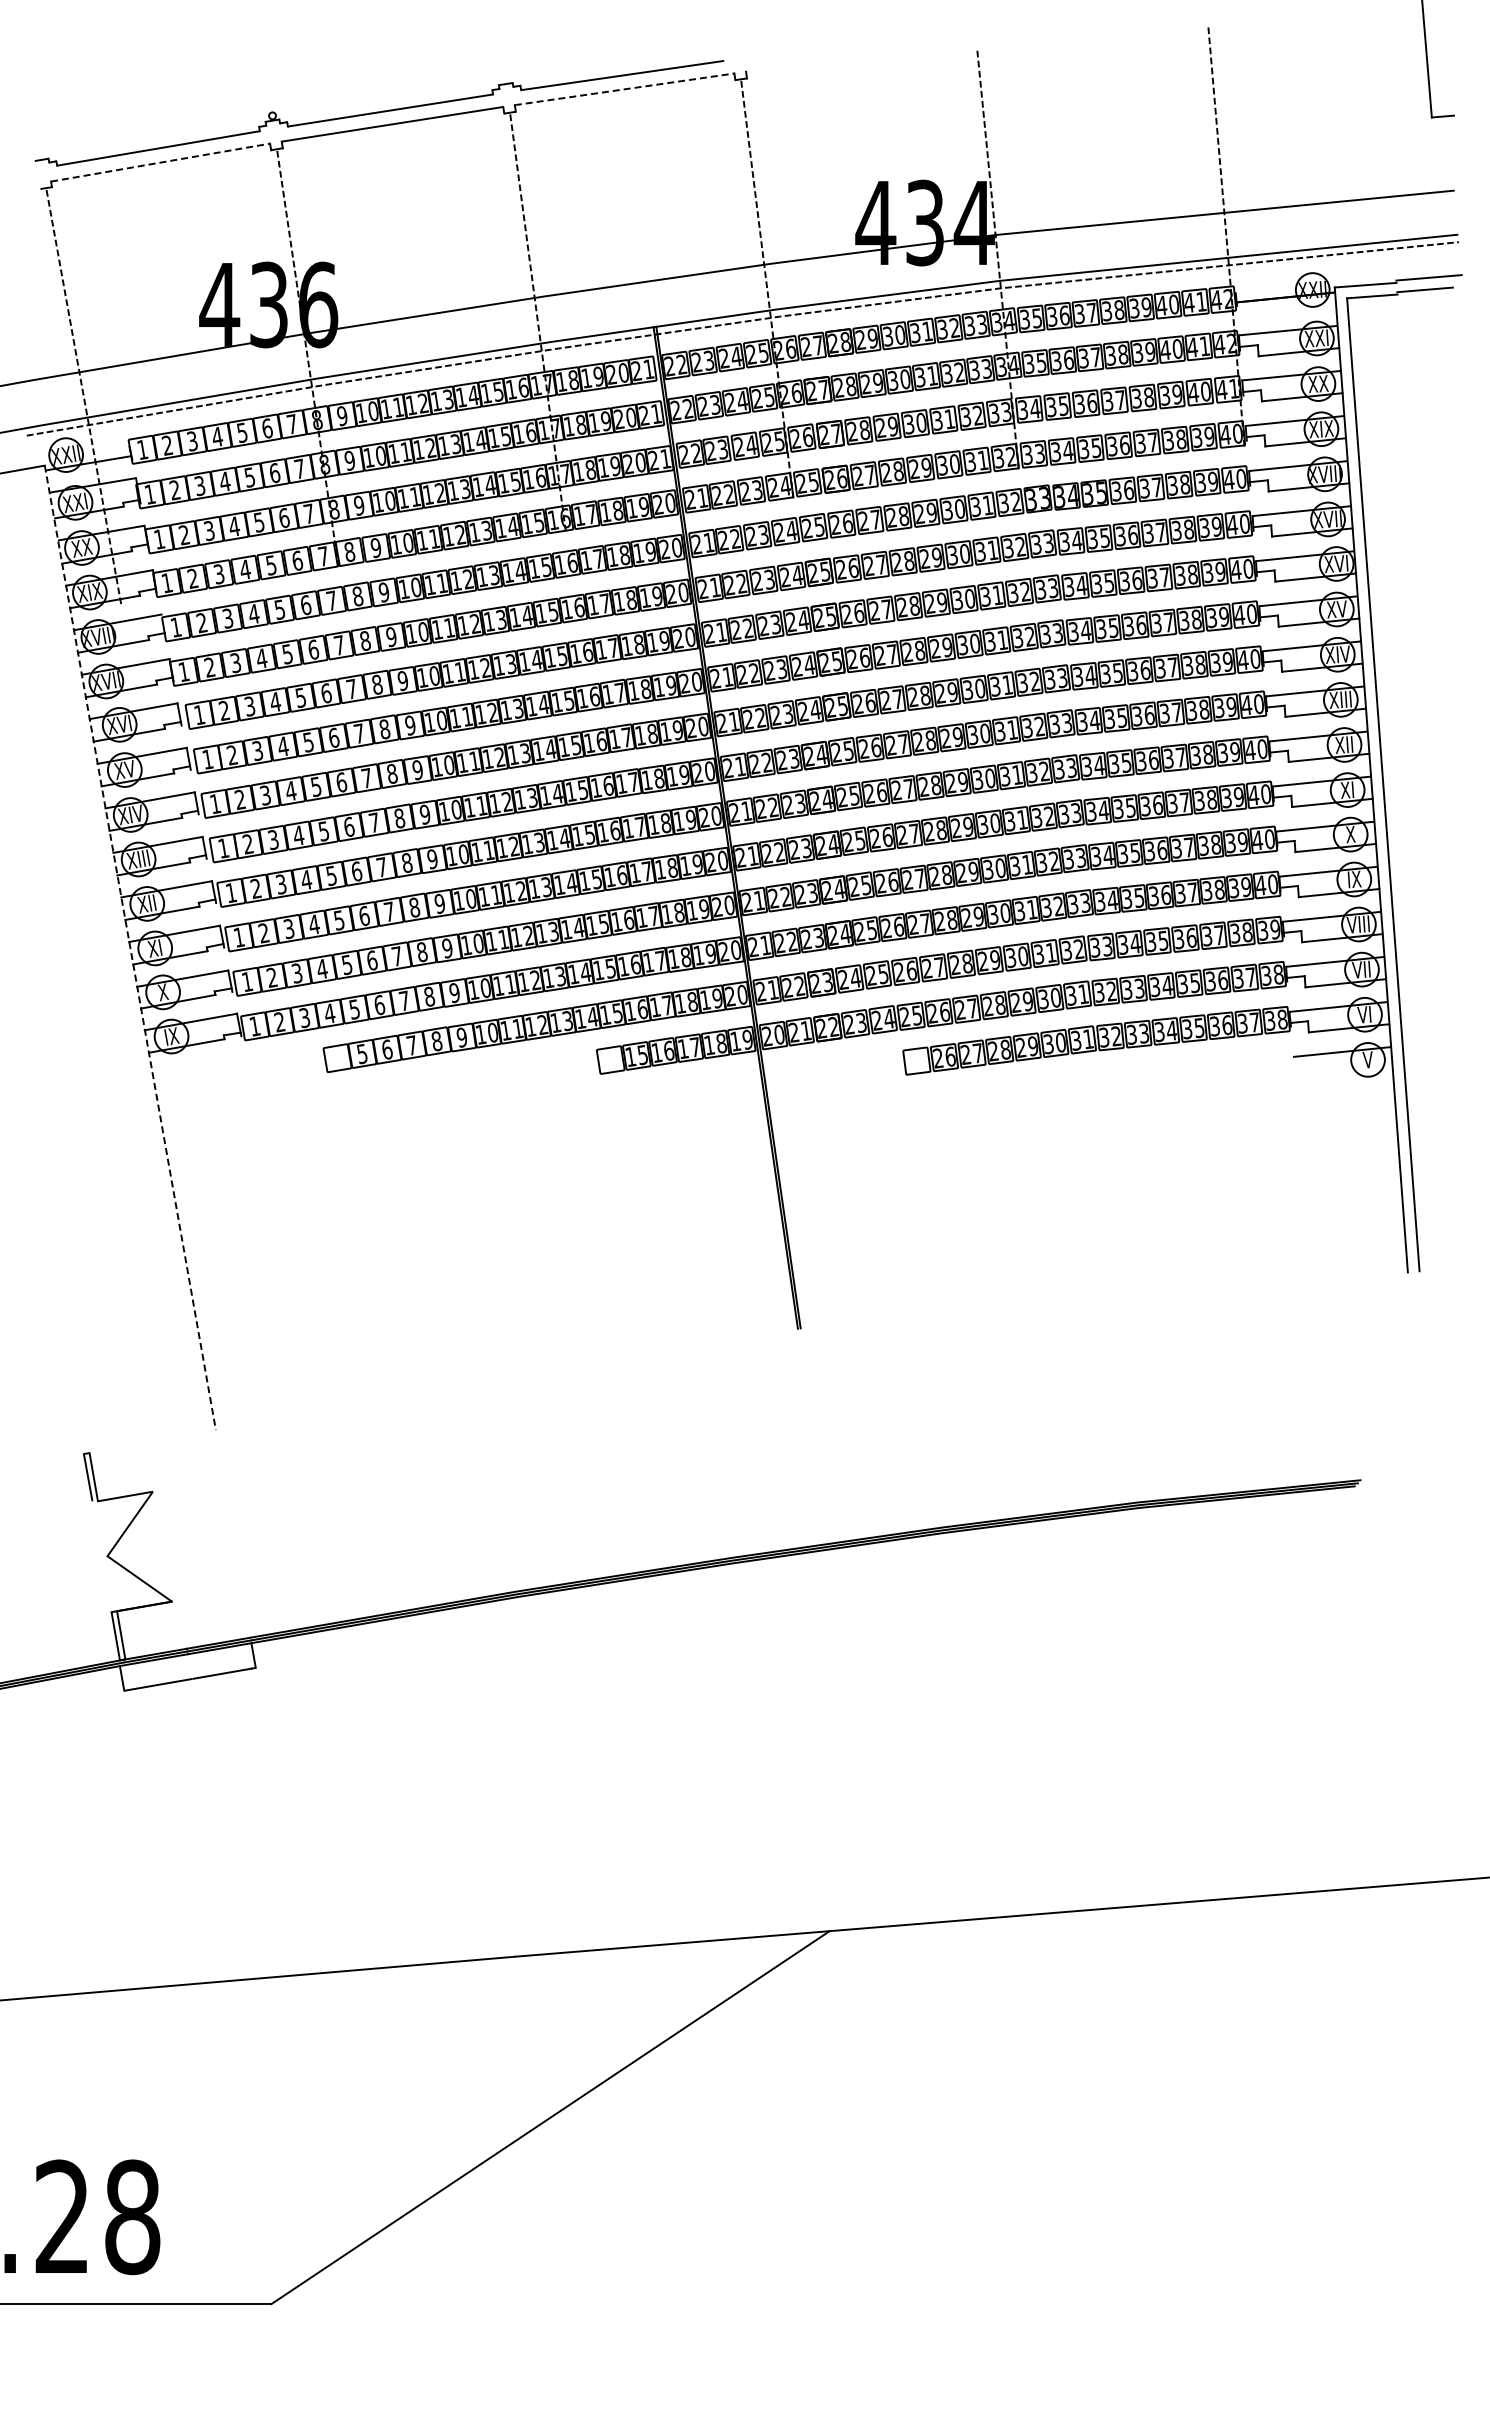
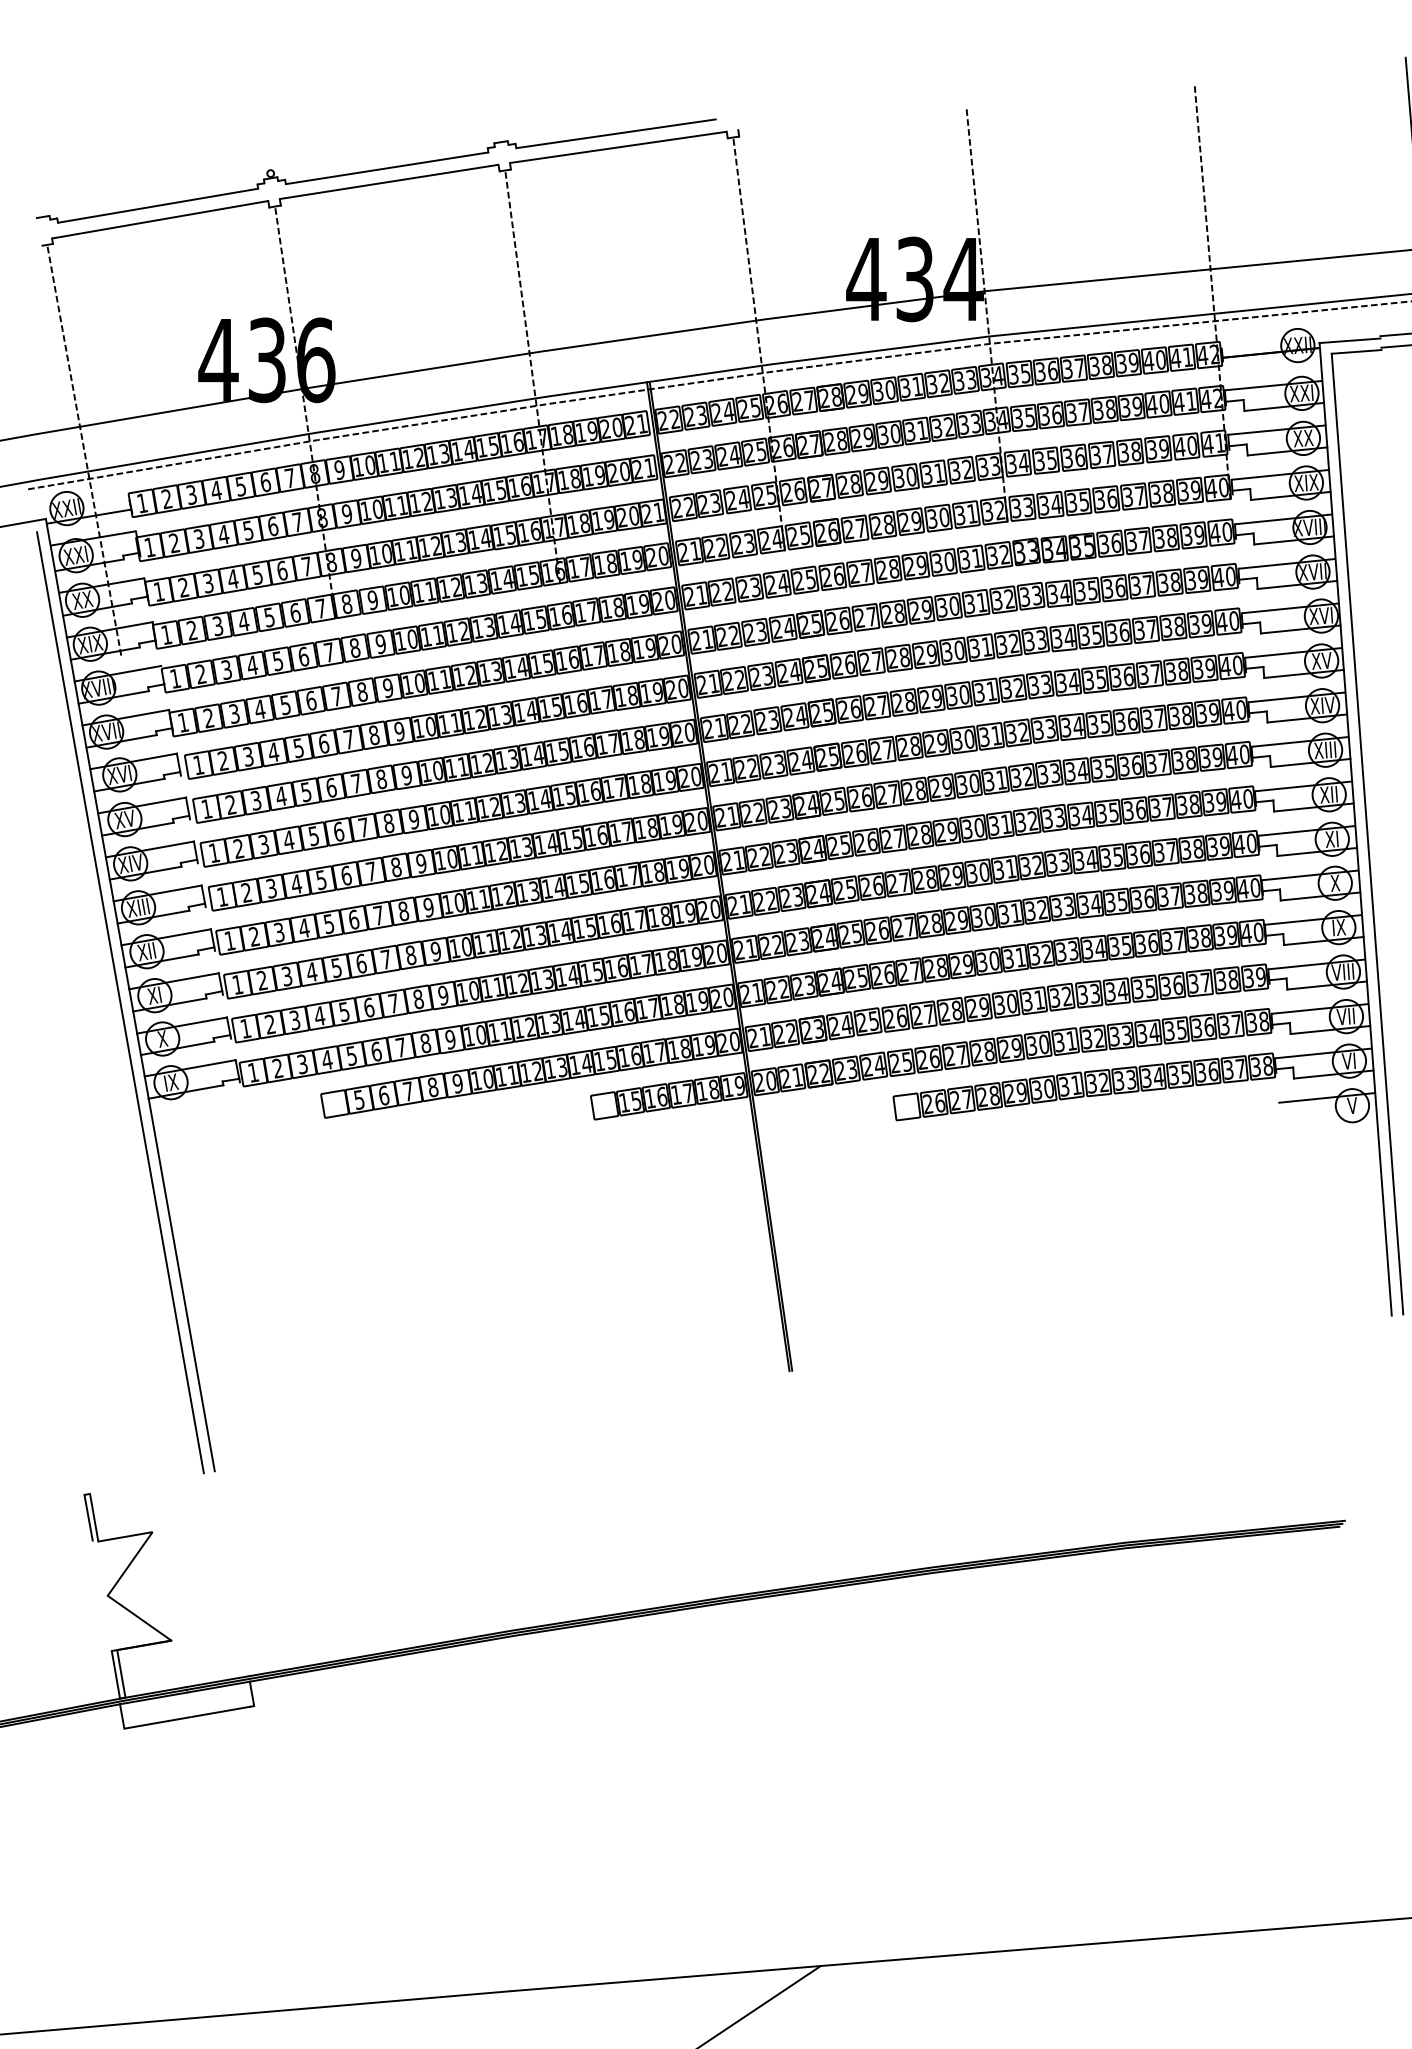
line: (623, 89) -> (617, 147), dashed -> solid
line: (161, 162) -> (161, 219), dashed -> solid
line: (130, 947) -> (130, 994), dashed -> solid
line: (119, 955) -> (119, 1002), added

